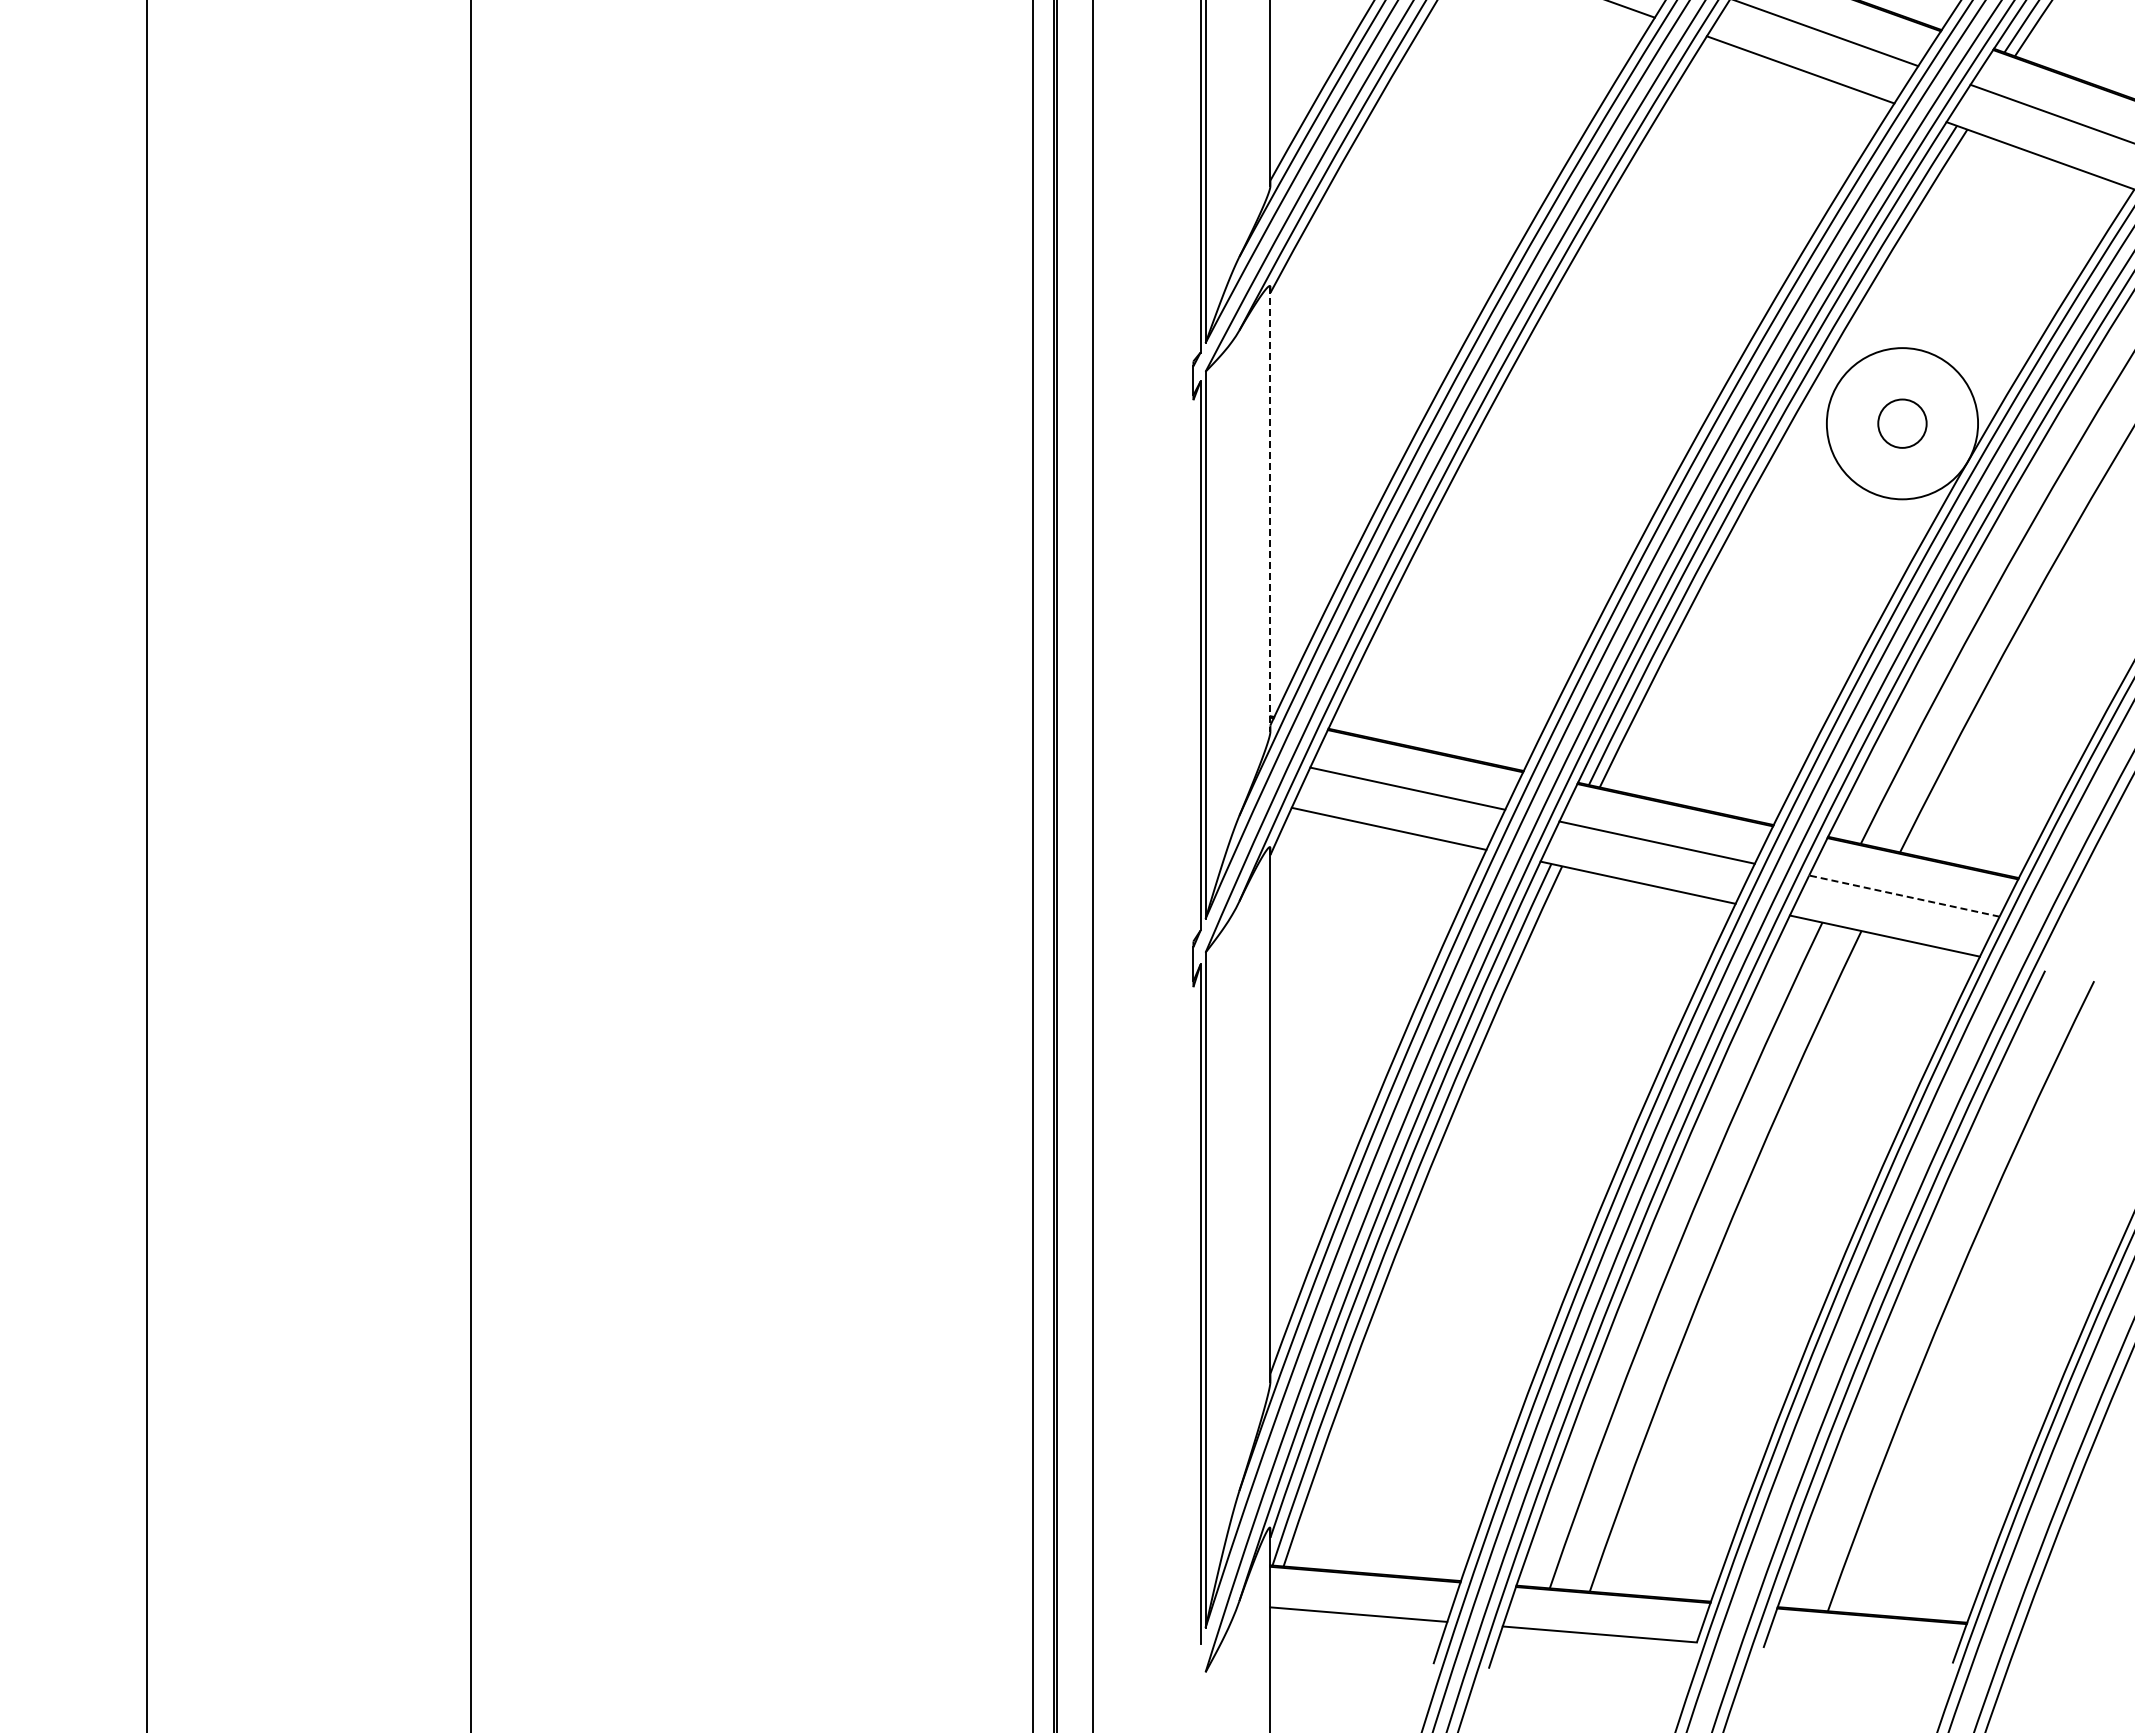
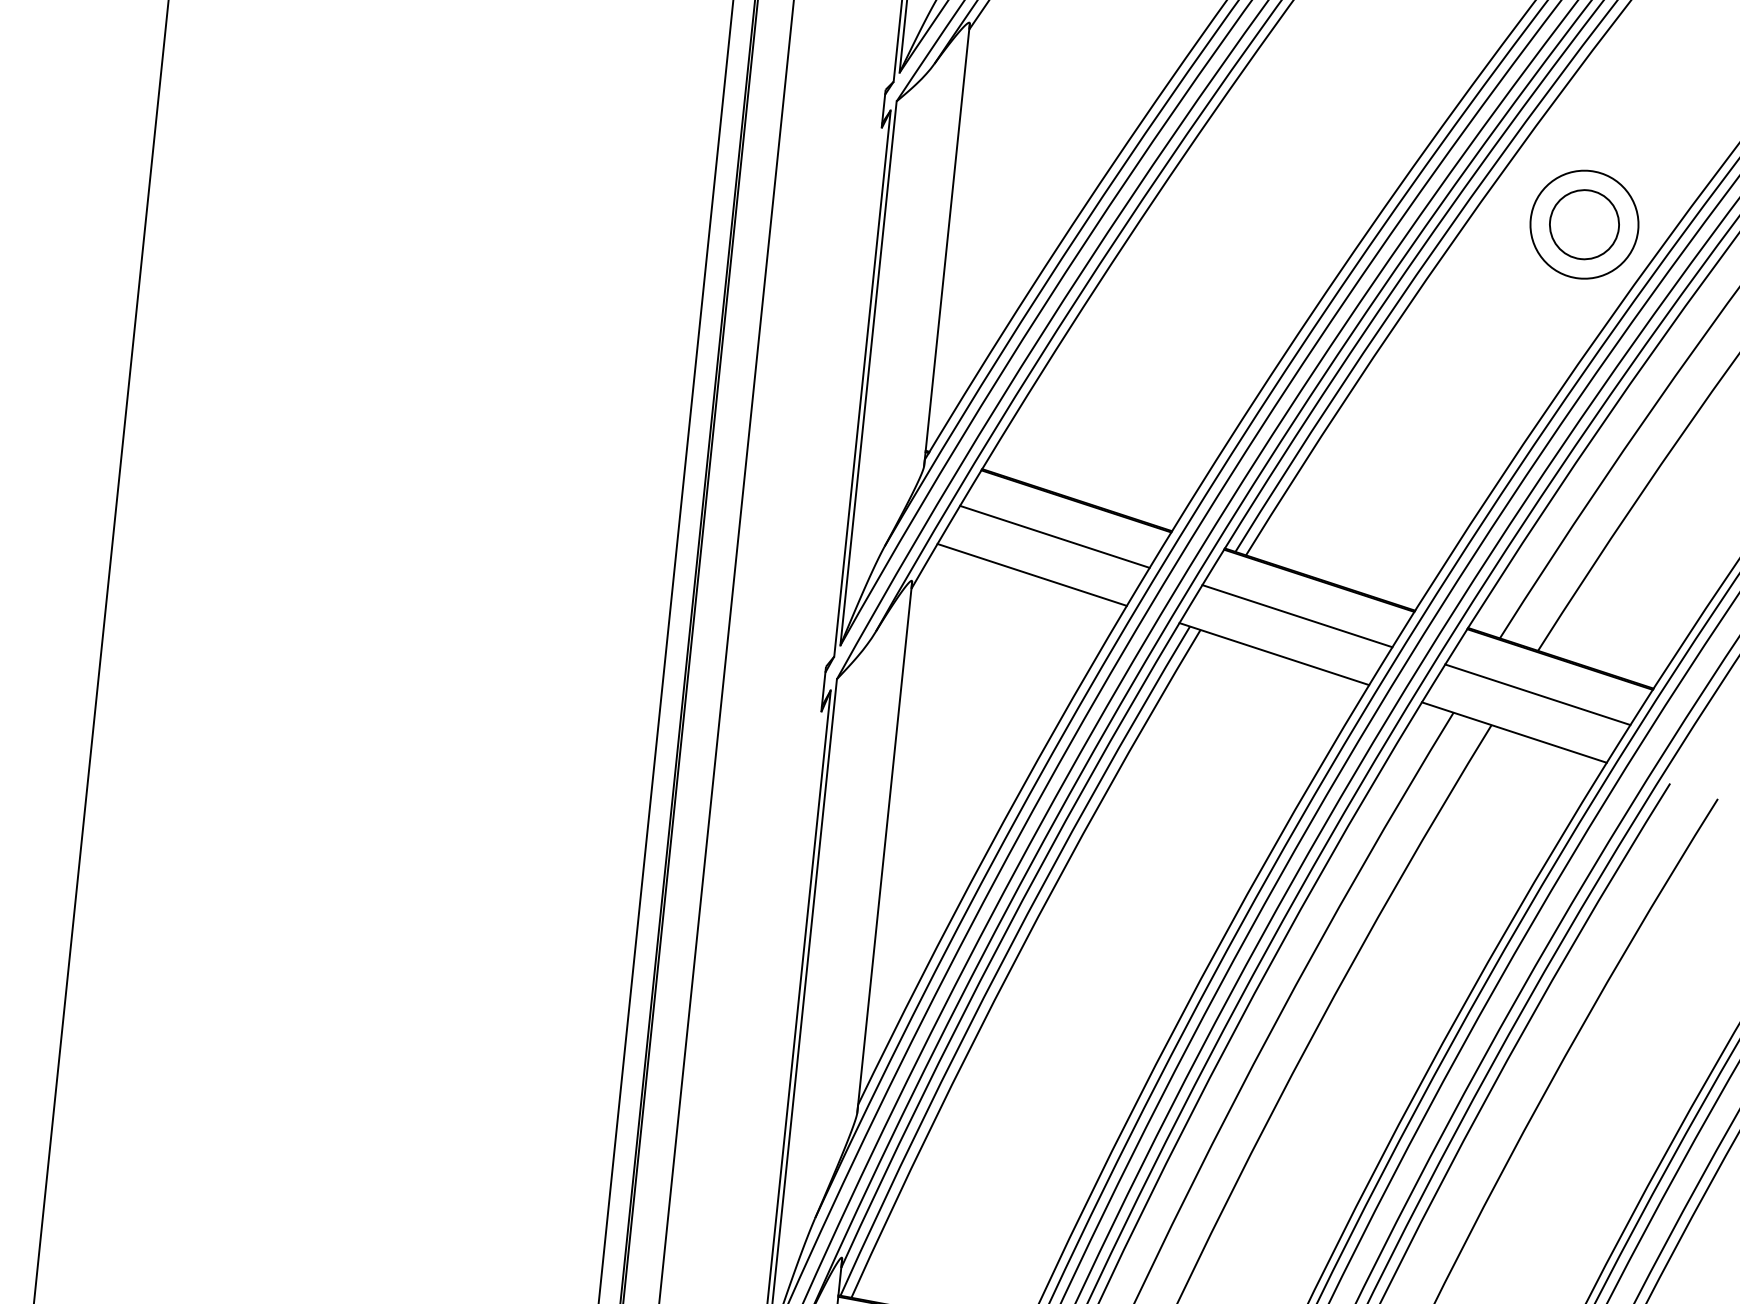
circle: (1902, 423) -> (1584, 224), size x0.71
circle: (1902, 423) -> (1584, 224), size x1.43
line: (1270, 509) -> (947, 245), dashed -> solid
line: (1903, 896) -> (1536, 695), dashed -> solid

